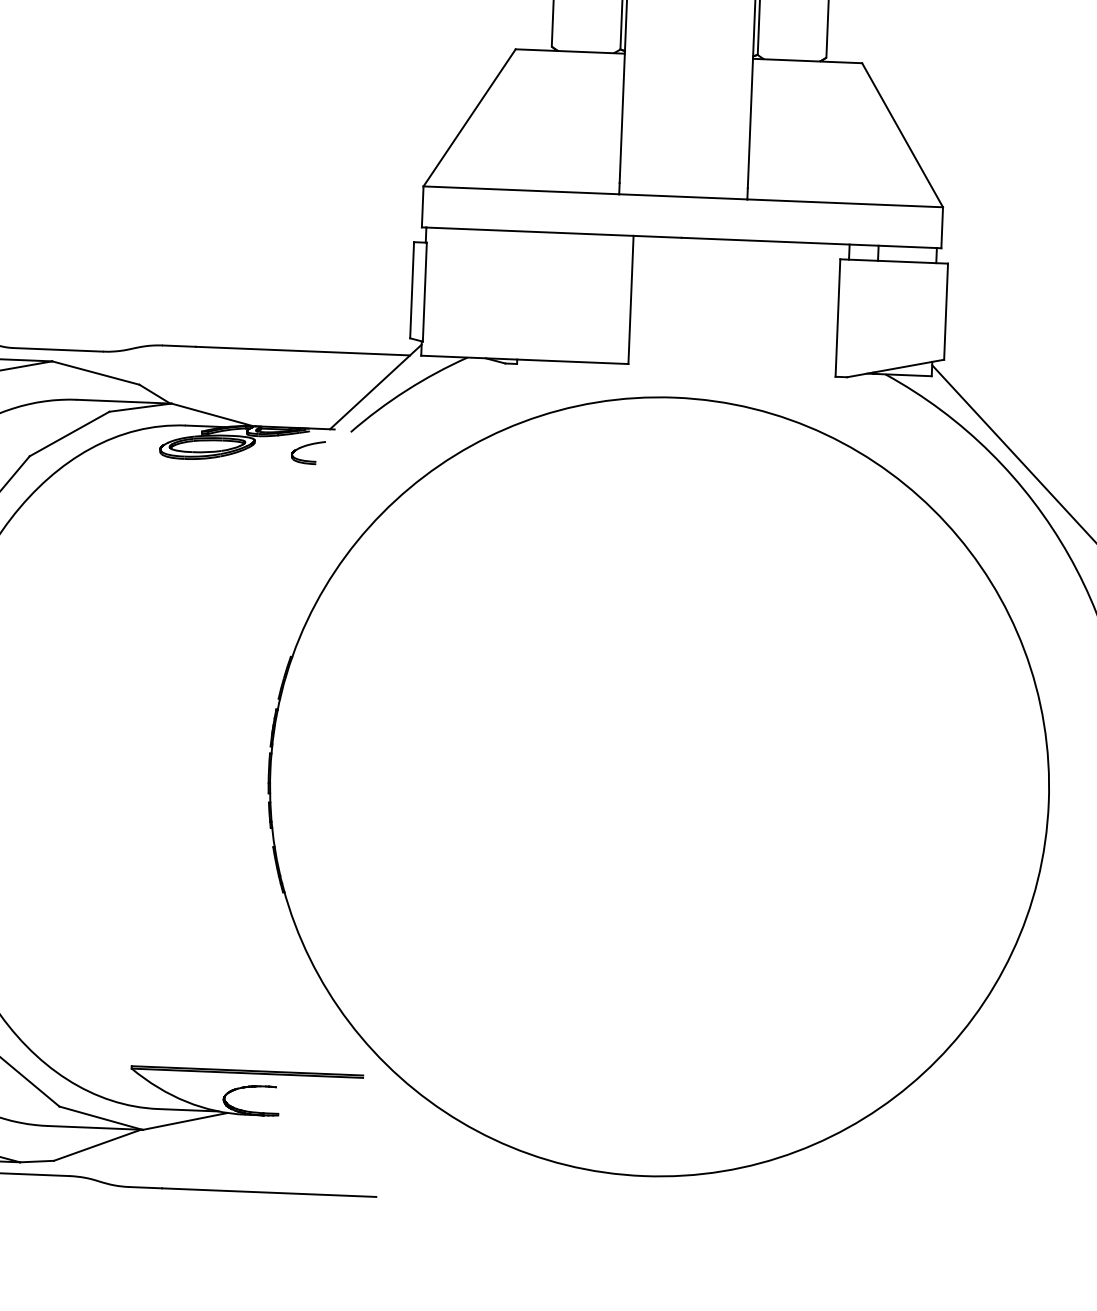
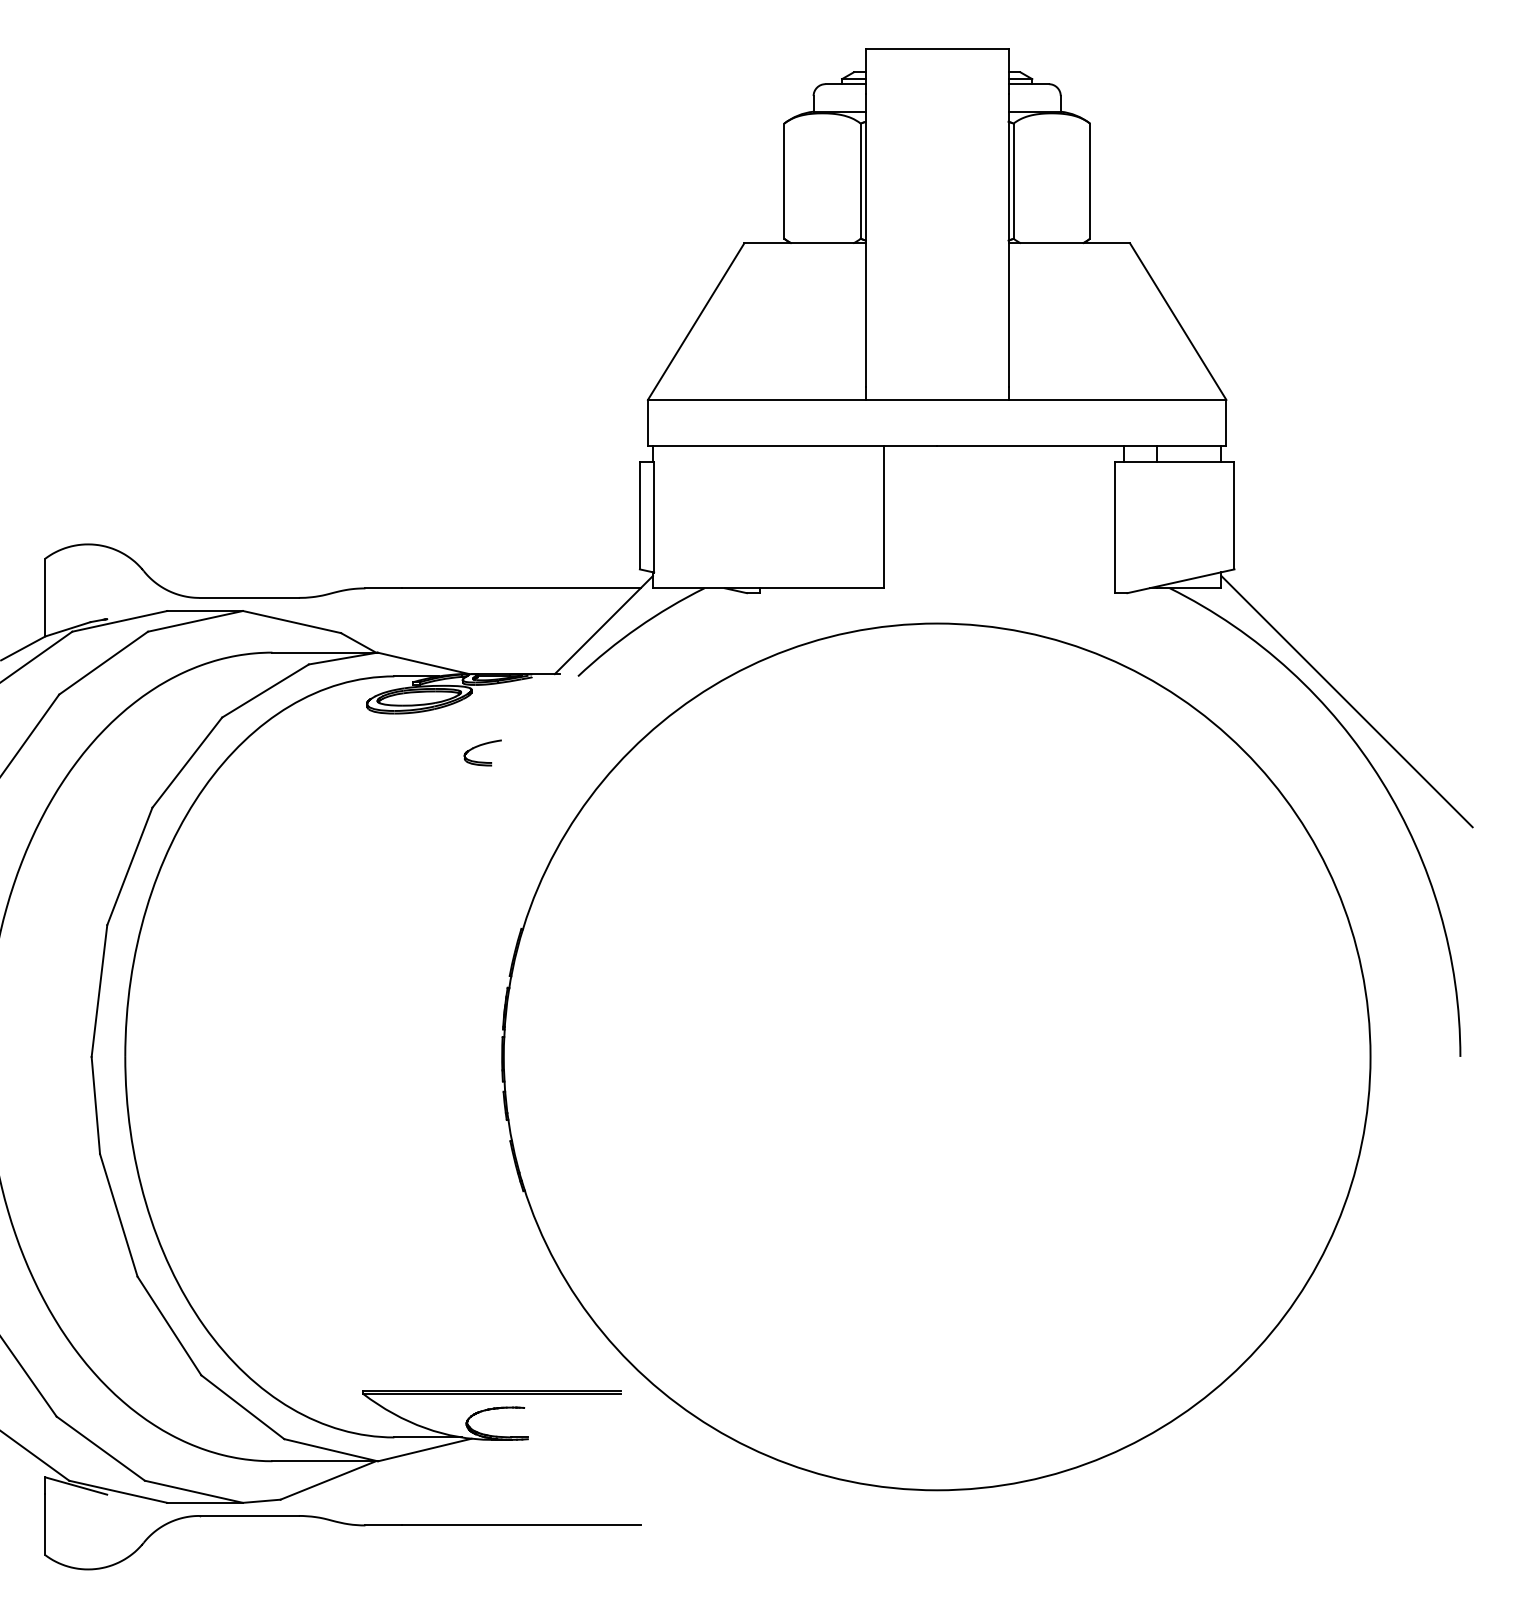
part: (306, 446) -> (480, 746), moved

